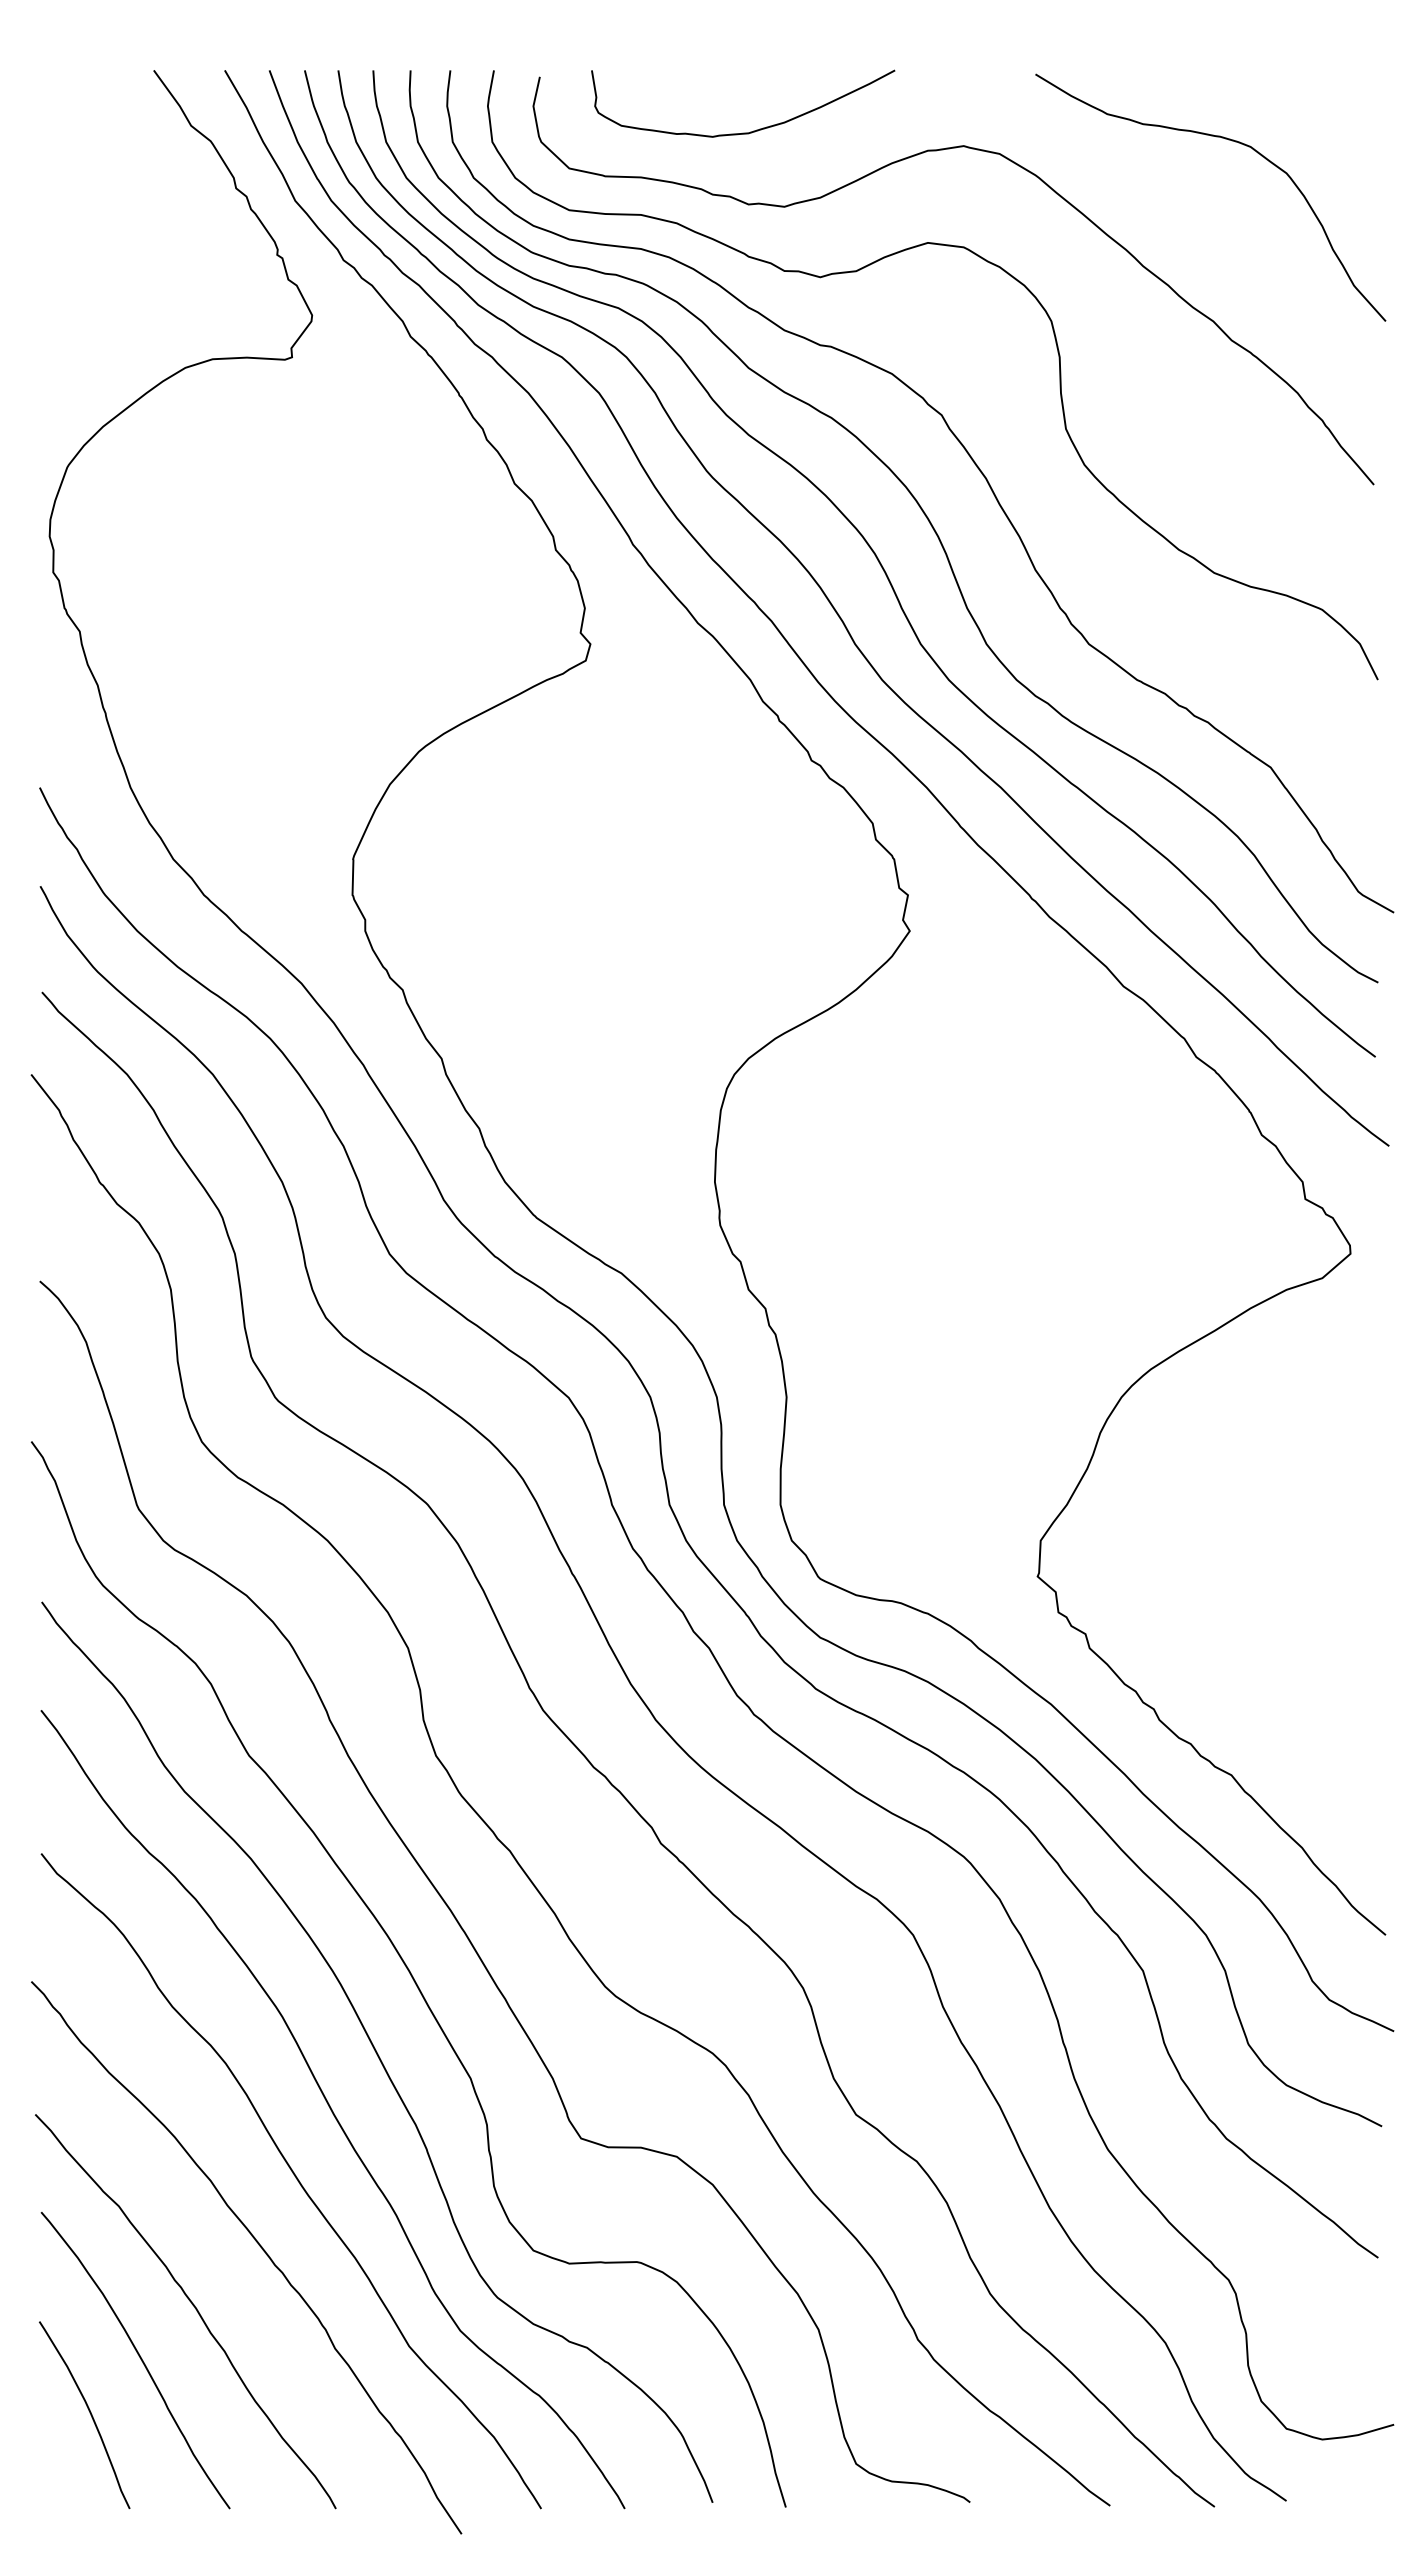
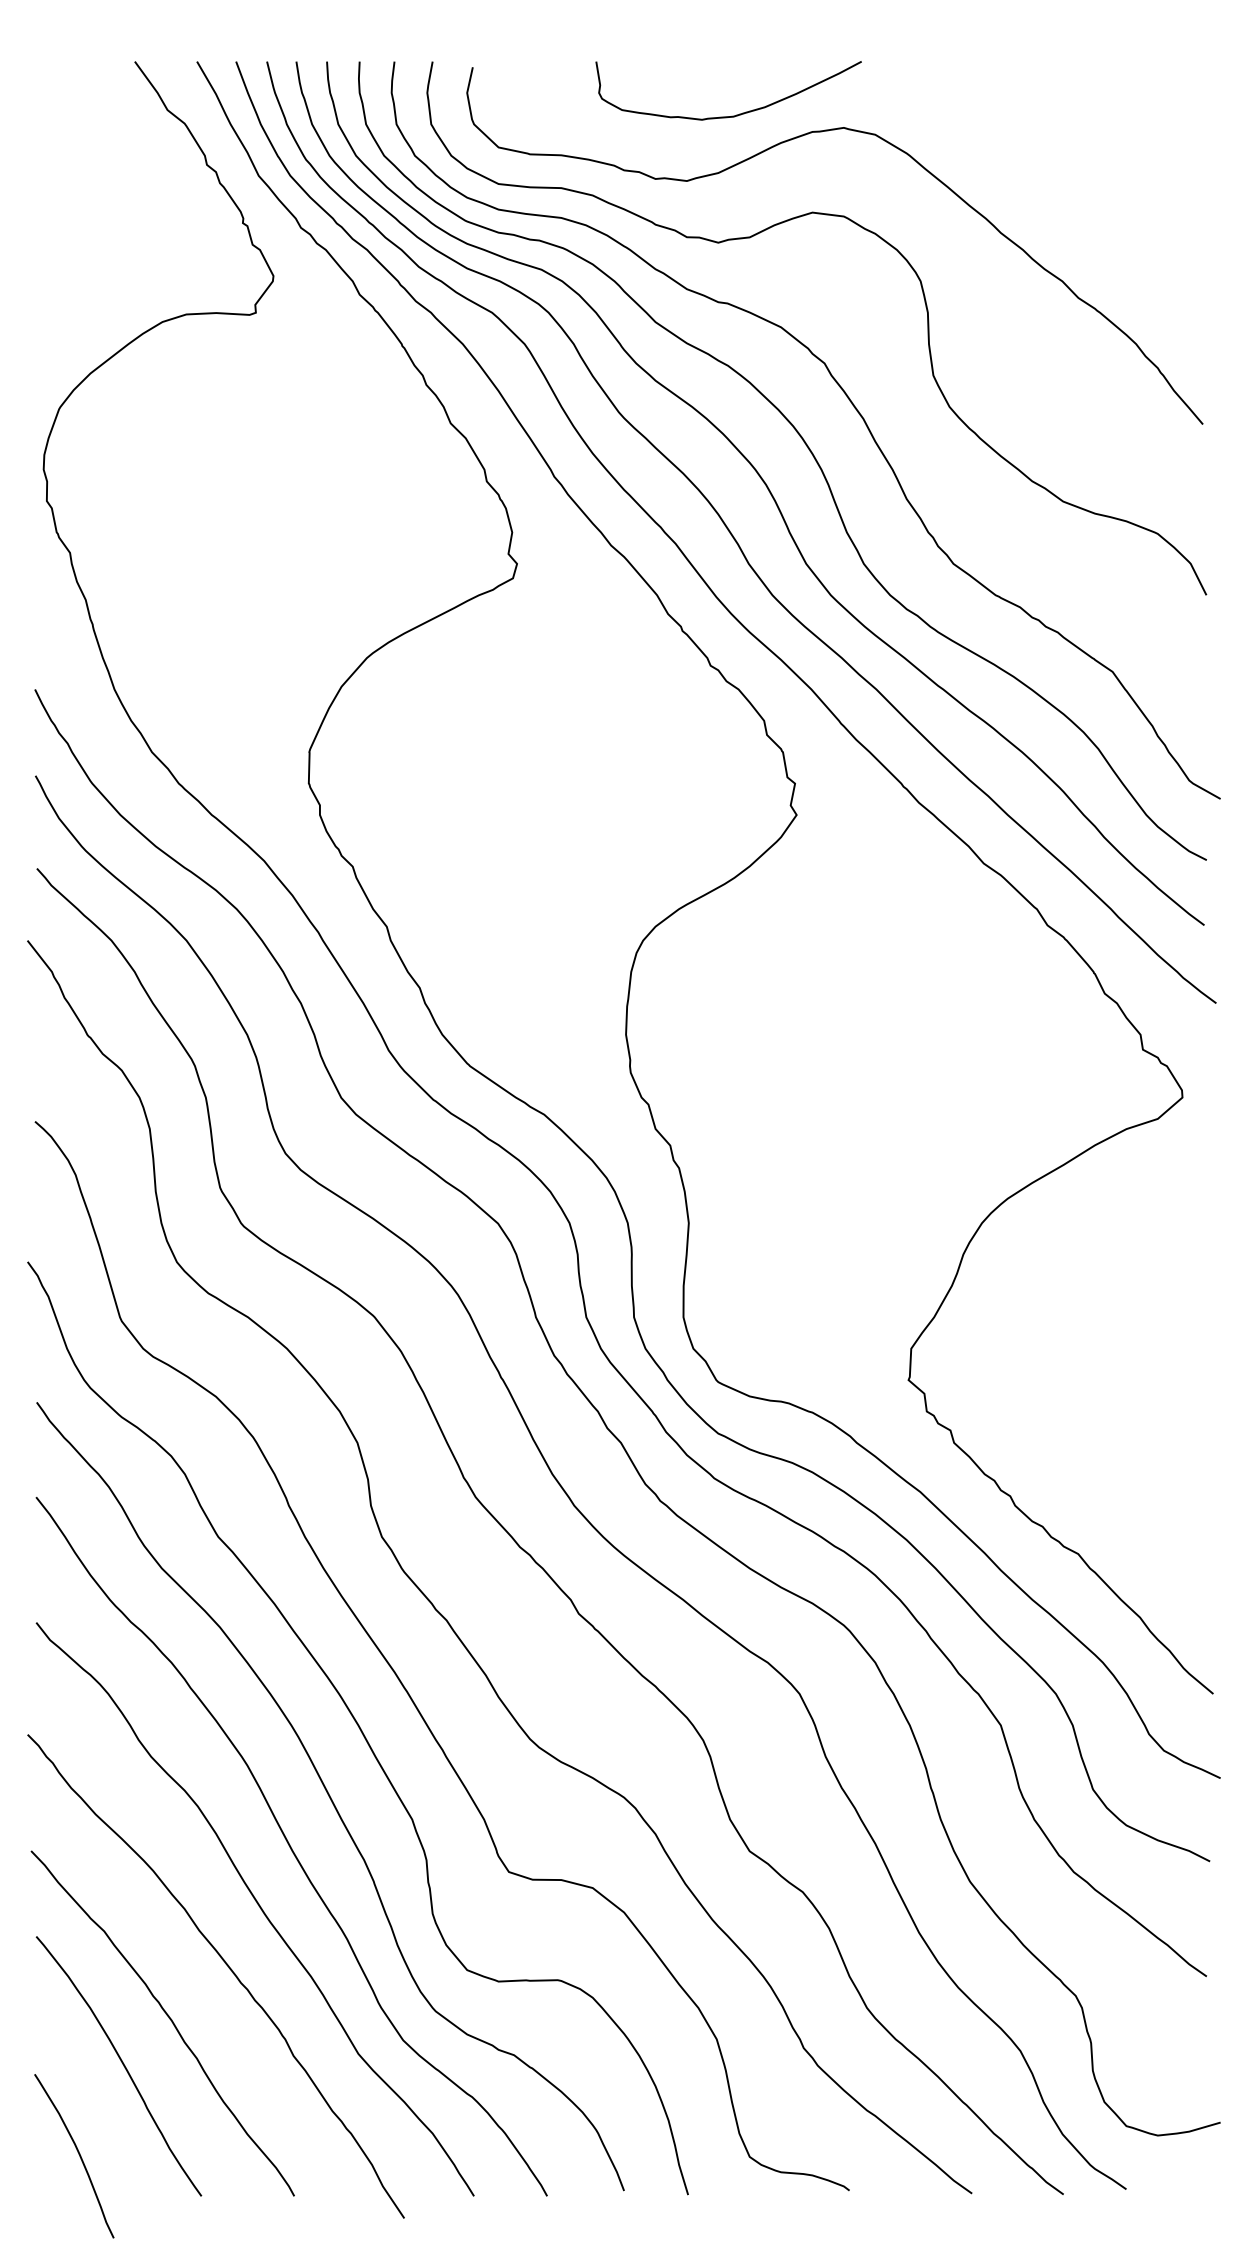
curve: (753, 130) -> (737, 114), moved
curve: (1228, 140) -> (1075, 122), removed
curve: (89, 2413) -> (78, 2154), moved

